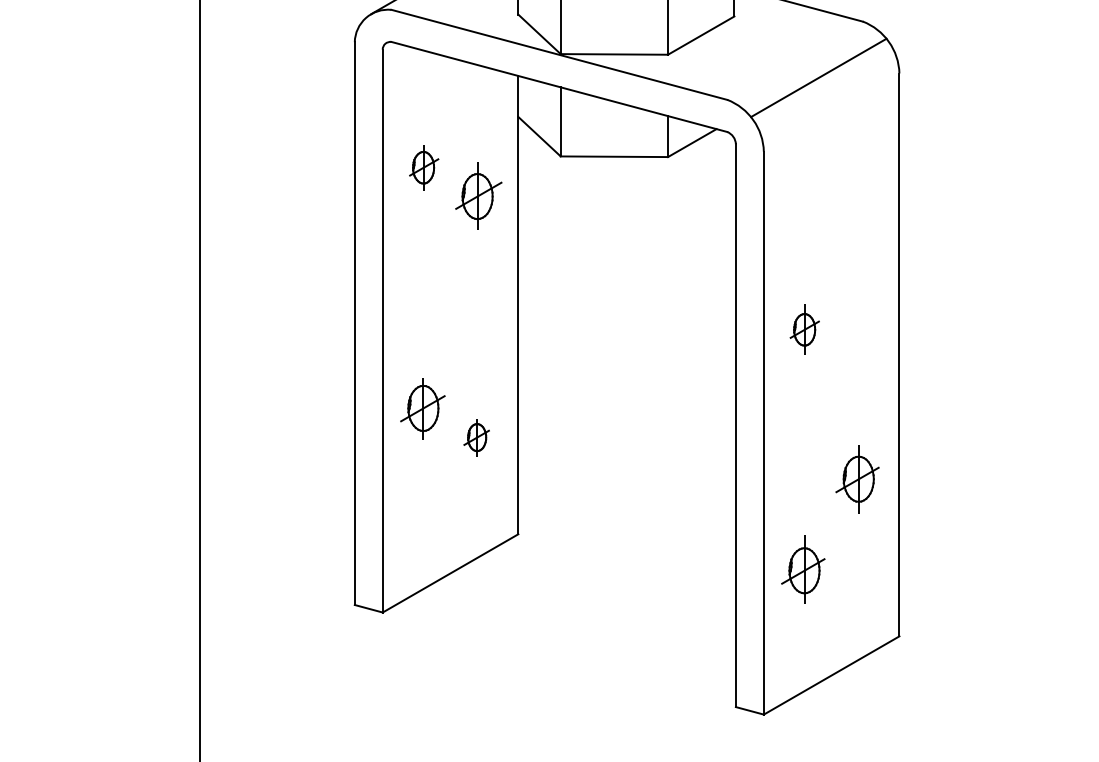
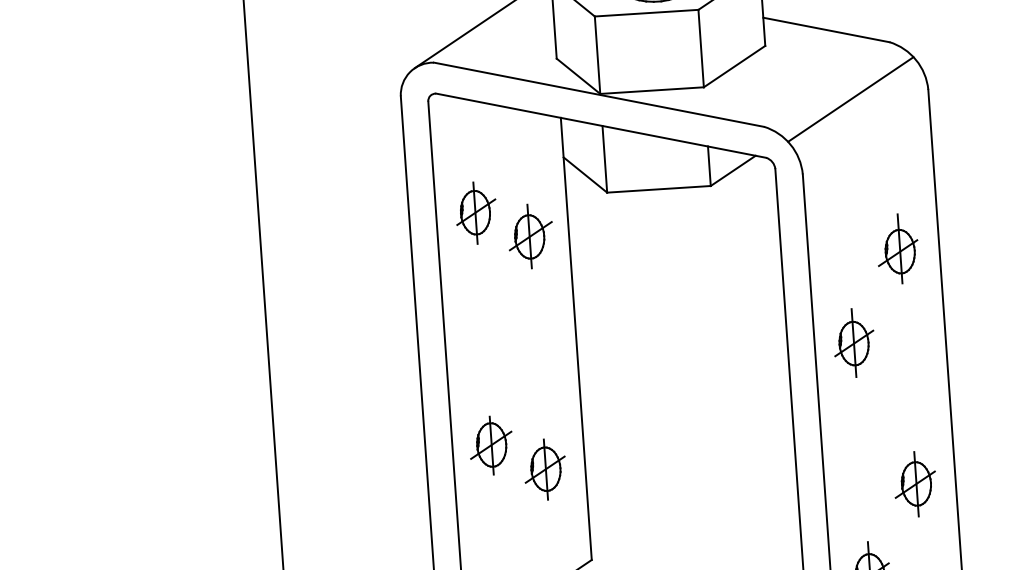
part: (423, 167) -> (475, 212), size x1.43
part: (856, 235) -> (897, 248), added
part: (804, 329) -> (854, 343), size x1.43
part: (476, 437) -> (544, 469), size x1.67

